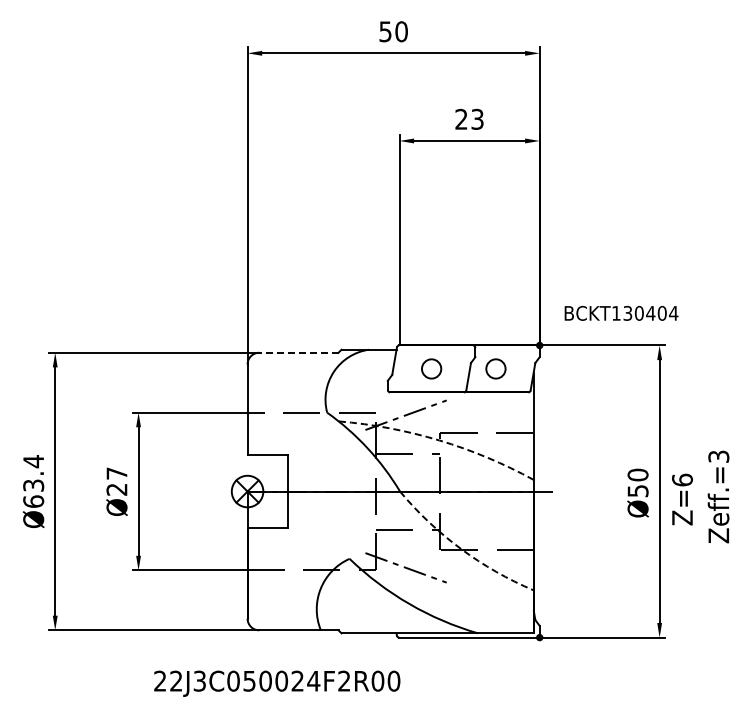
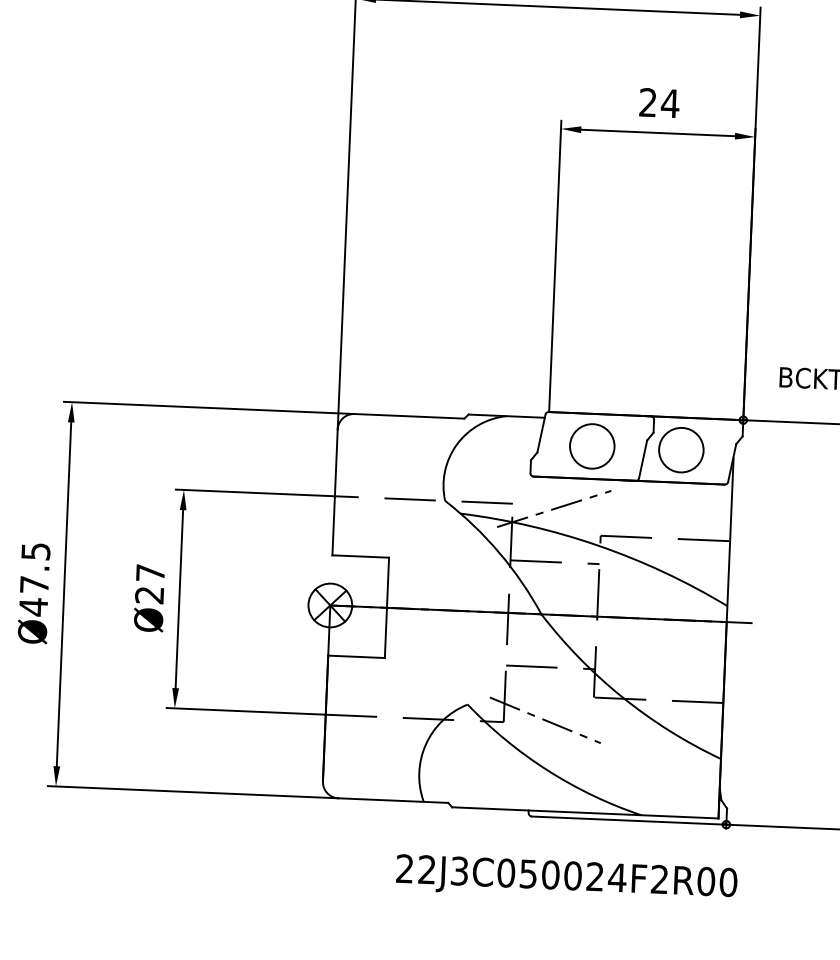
text: (477, 118) -> (670, 102), 23 -> 24
line: (298, 352) -> (408, 415), dashed -> solid
circle: (431, 368) -> (592, 445), size x1.67
circle: (495, 368) -> (680, 449), size x1.67
arc: (439, 440) -> (599, 545), dashed -> solid
text: (33, 481) -> (34, 579), Ø63.4 -> Ø47.5
arc: (461, 548) -> (623, 696), dashed -> solid
text: (277, 683) -> (567, 878), moved

